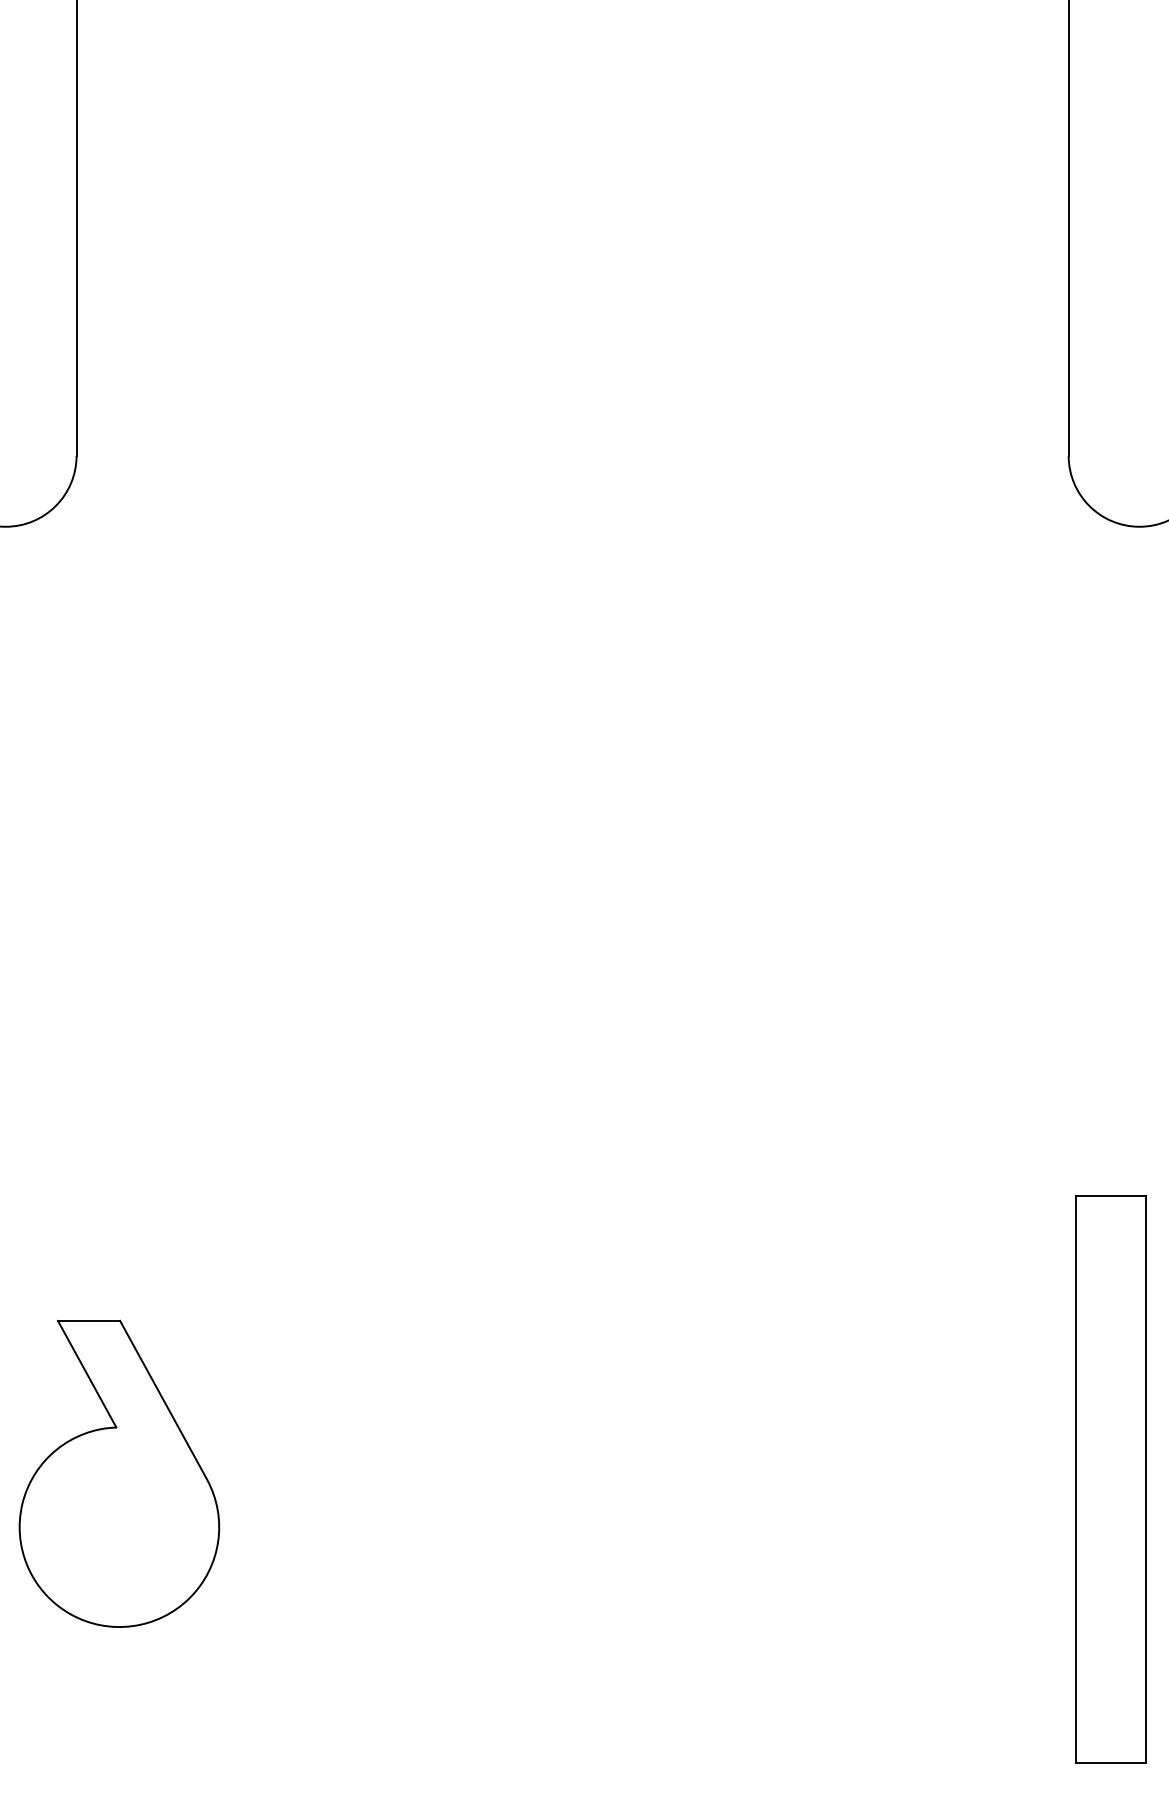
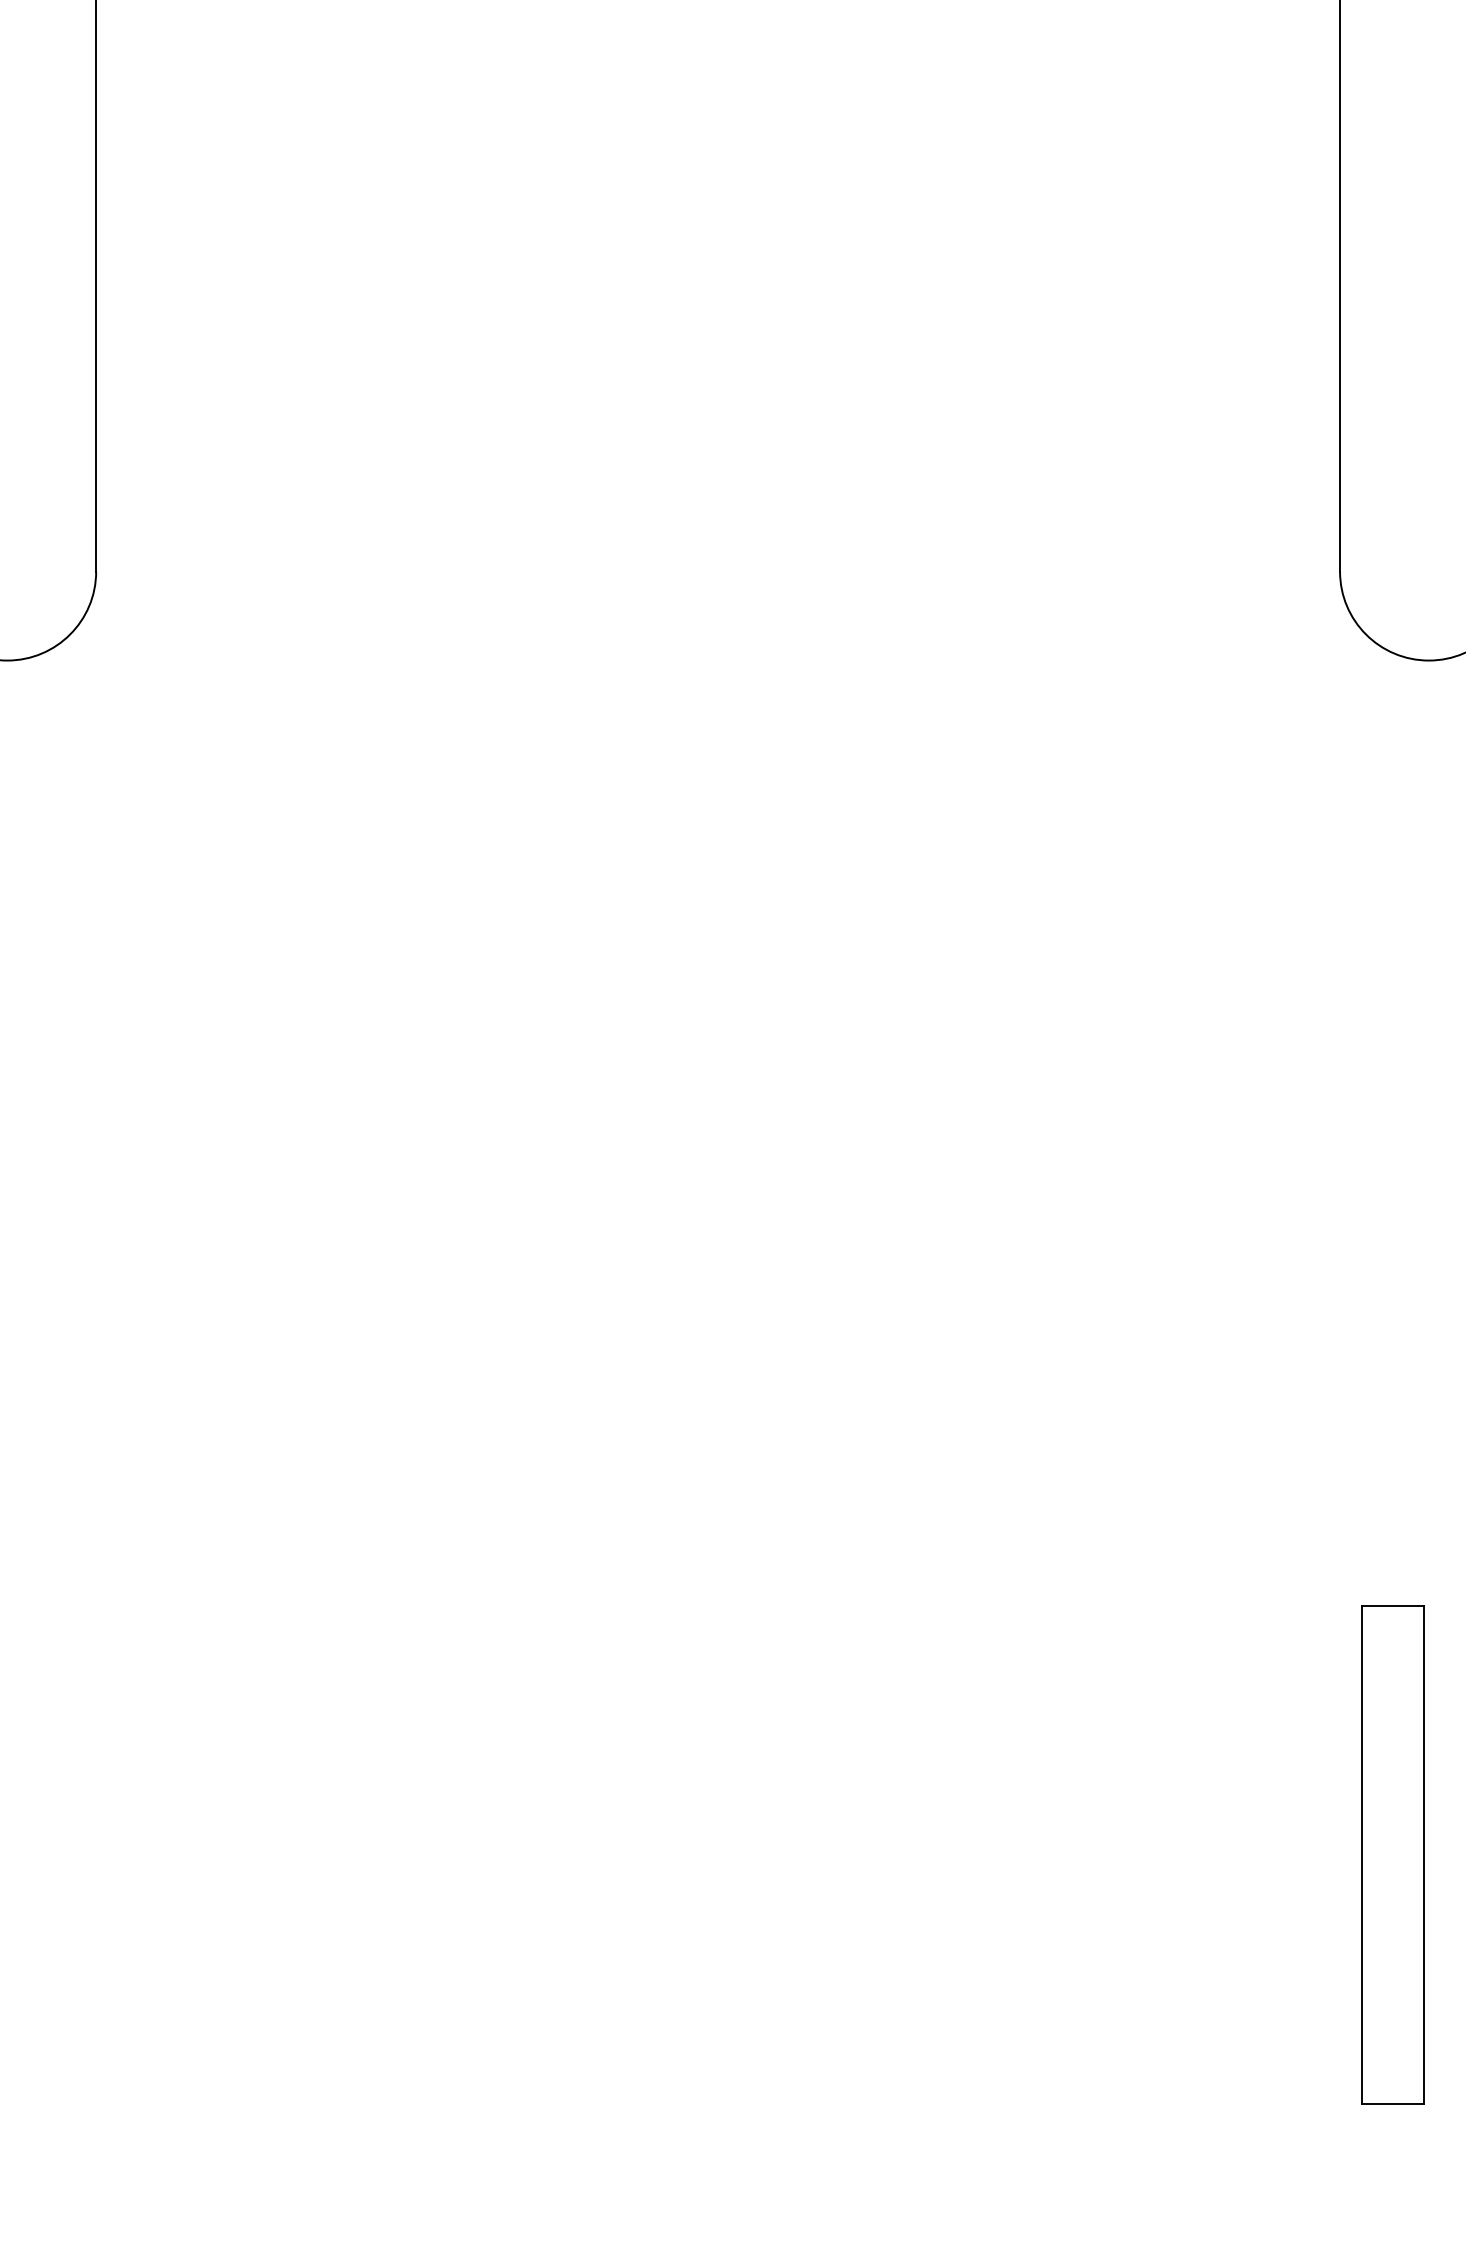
part: (119, 1473) -> (149, 1847), removed
part: (1110, 1479) -> (1392, 1855), size x0.7

